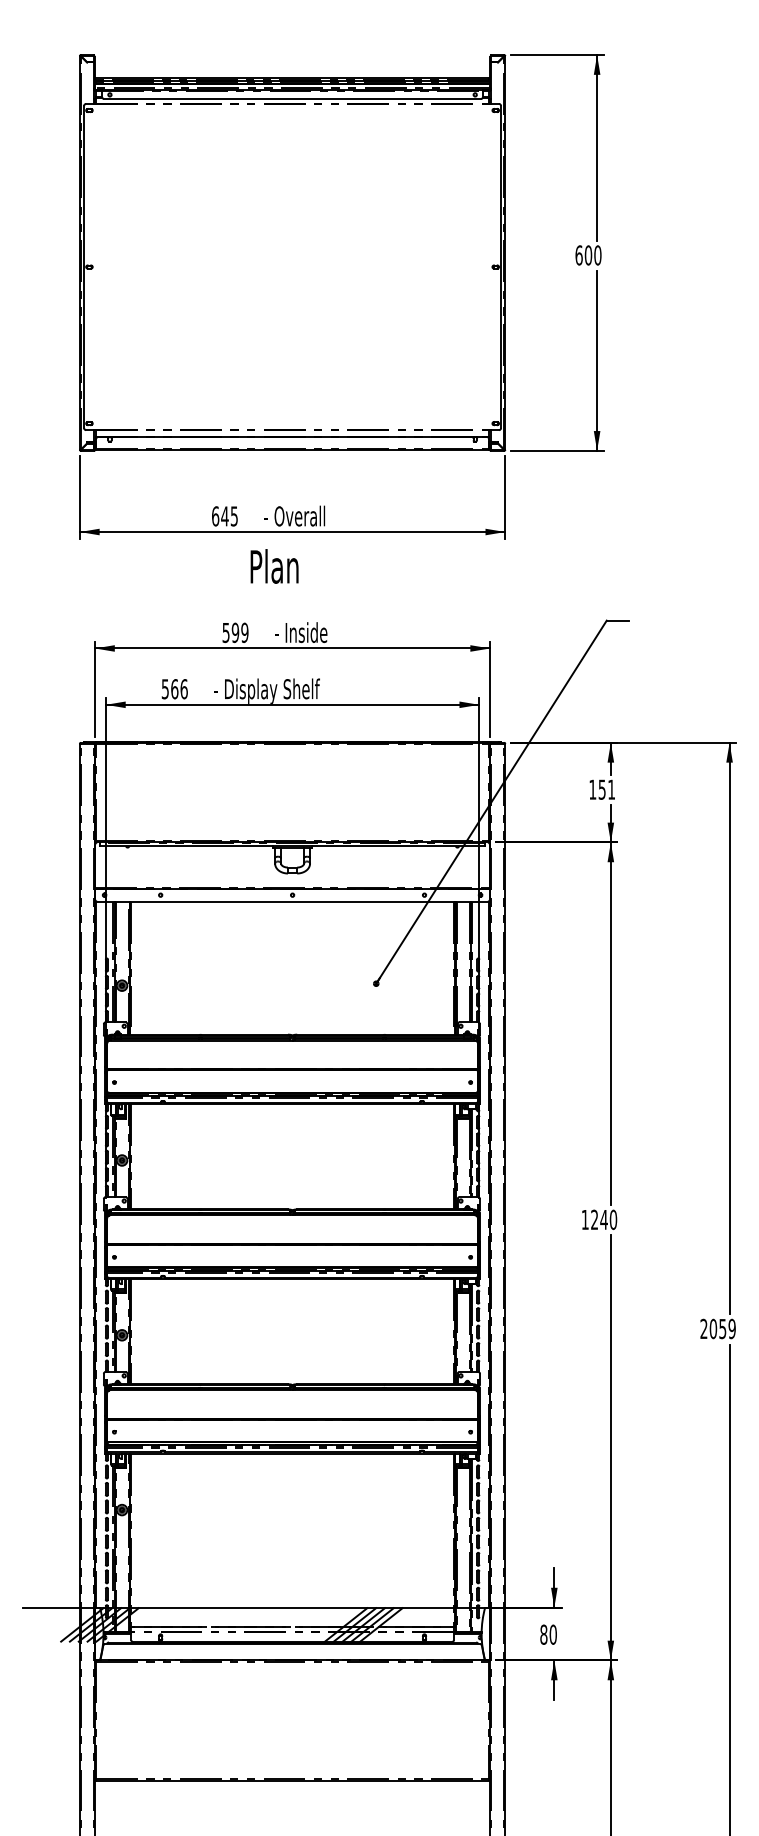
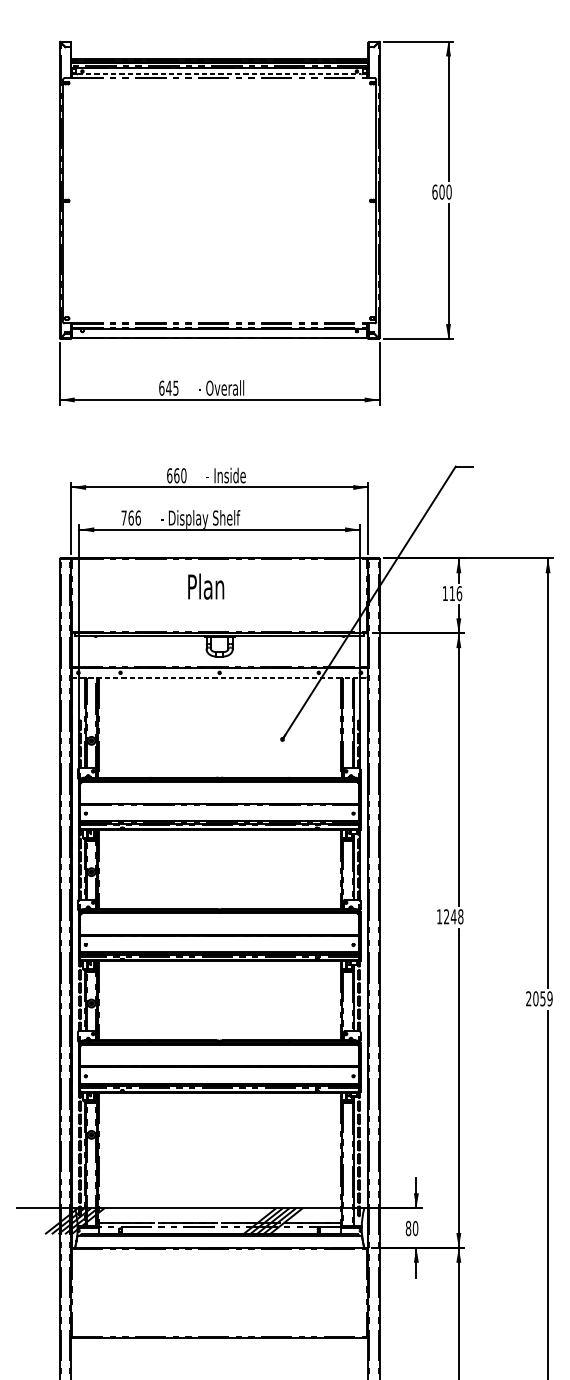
line: (292, 98) -> (219, 74), solid -> dashed
text: (274, 566) -> (206, 586), moved
text: (235, 632) -> (176, 475), 599 -> 660
text: (164, 689) -> (123, 518), 566 -> 766
text: (606, 789) -> (455, 593), 151 -> 116
line: (292, 901) -> (219, 677), solid -> dashed
text: (613, 1219) -> (460, 916), 1240 -> 1248

